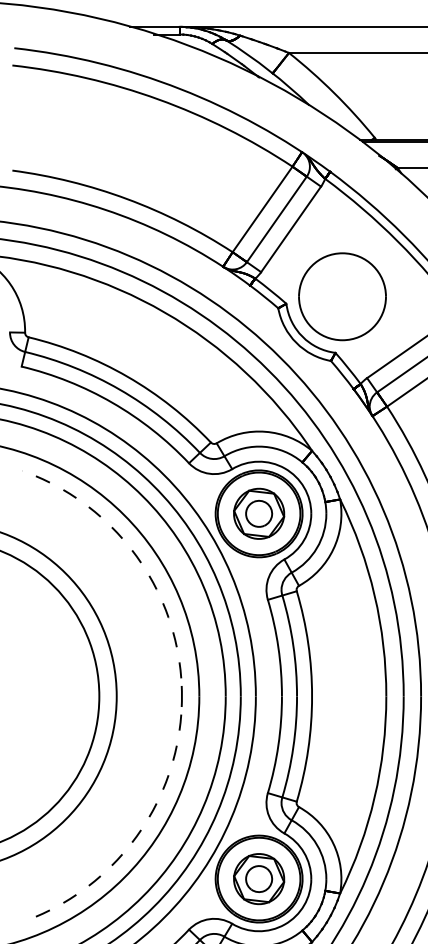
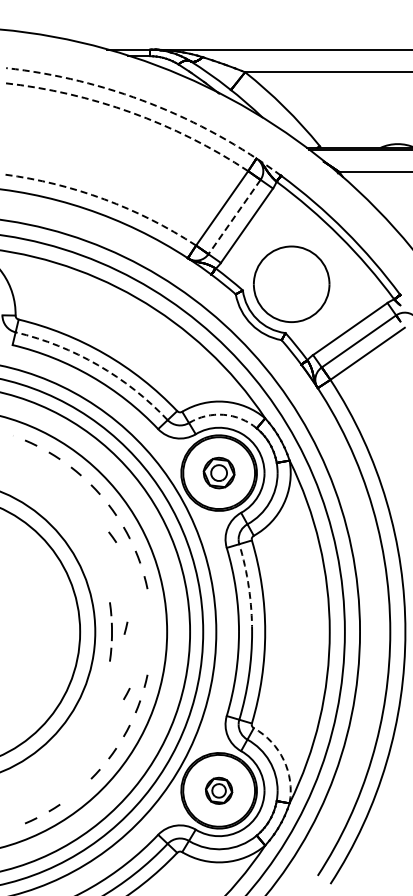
arc: (180, 88) -> (150, 103), solid -> dashed
arc: (158, 99) -> (131, 112), solid -> dashed
arc: (127, 199) -> (104, 199), solid -> dashed
line: (276, 219) -> (234, 217), solid -> dashed
arc: (120, 390) -> (98, 365), solid -> dashed
arc: (264, 446) -> (223, 414), solid -> dashed
part: (258, 513) -> (218, 472), size x0.7
arc: (136, 586) -> (112, 536), added
arc: (292, 645) -> (248, 587), solid -> dashed
line: (151, 691) -> (125, 627), added
part: (180, 695) -> (110, 631), moved
line: (152, 767) -> (126, 693), added
arc: (333, 844) -> (283, 760), solid -> dashed
part: (258, 878) -> (218, 790), size x0.6
line: (93, 881) -> (75, 792), removed

